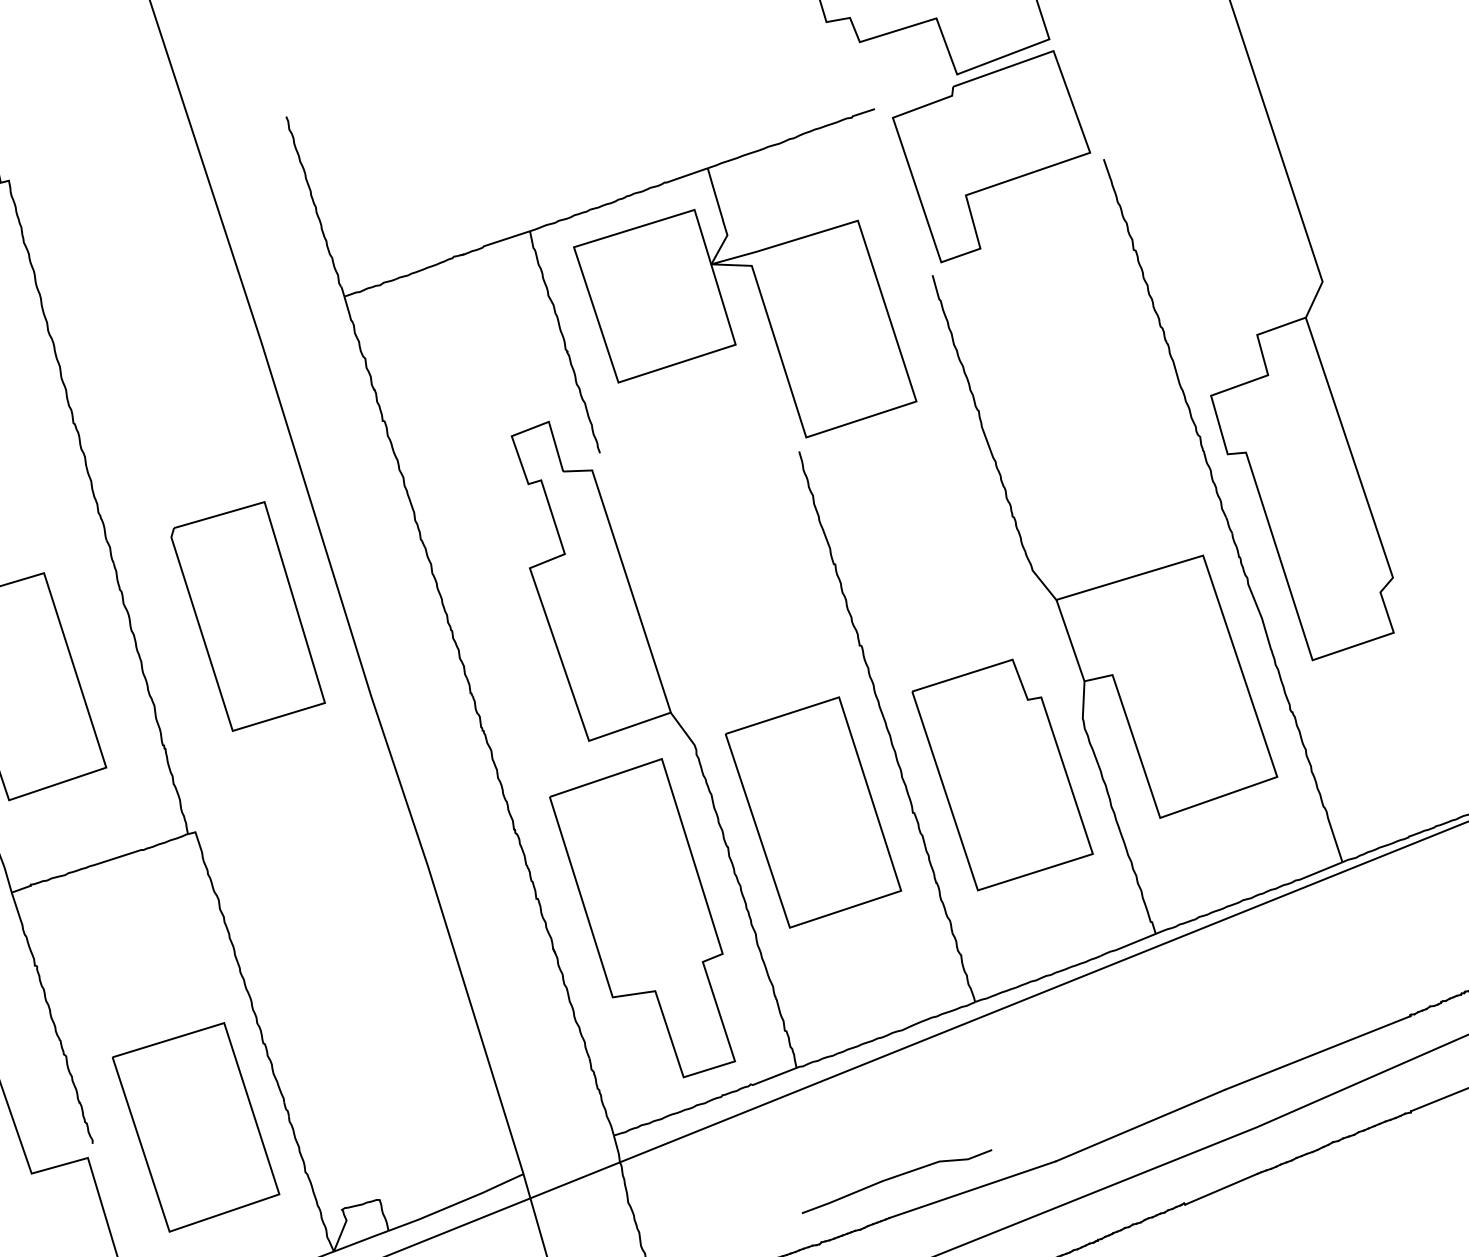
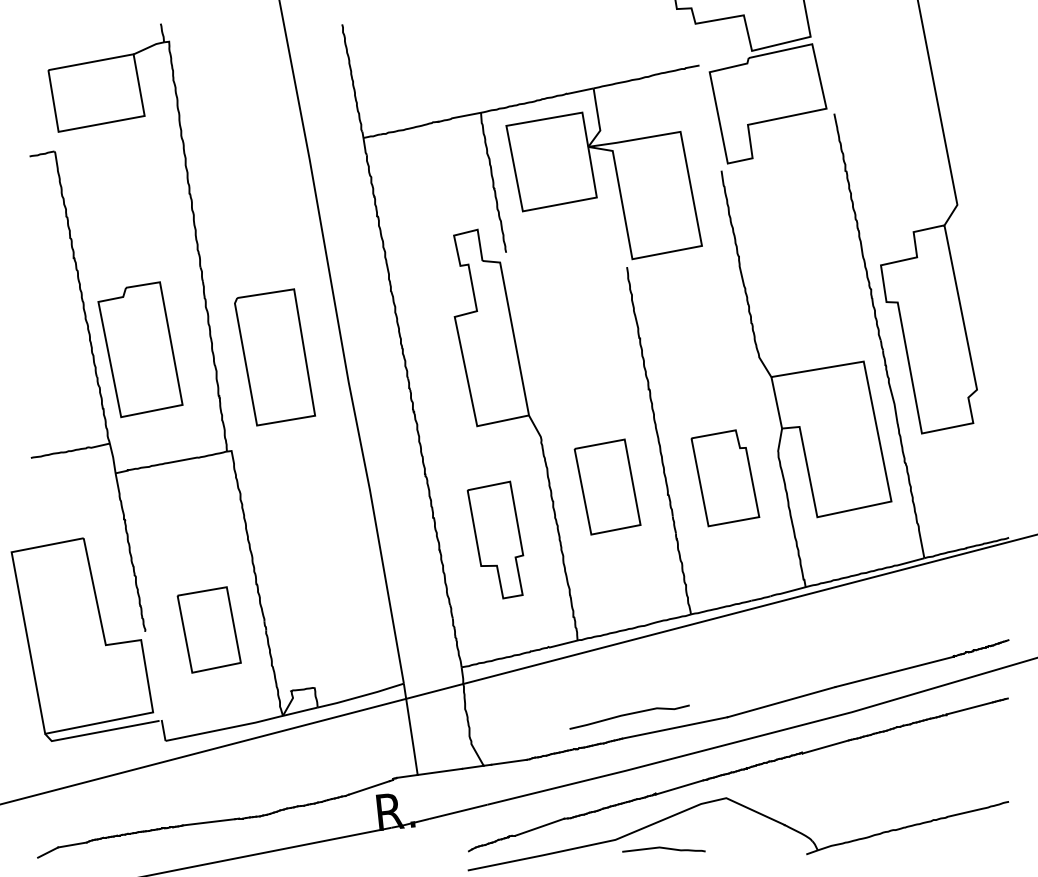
part: (248, 616) -> (275, 357), moved
part: (1002, 772) -> (725, 477), size x0.7
part: (813, 811) -> (607, 486), size x0.7
part: (642, 921) -> (495, 539), size x0.6
part: (196, 1126) -> (209, 629), size x0.7

